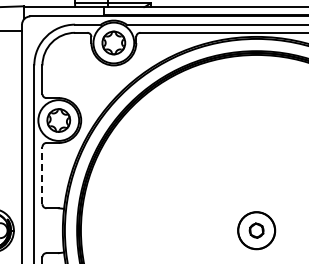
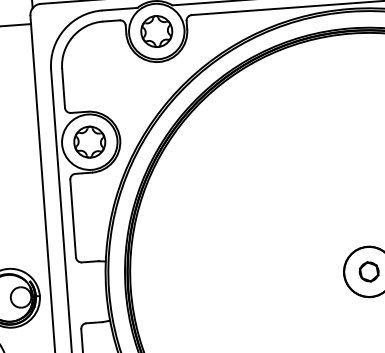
line: (42, 175) -> (73, 218), dashed -> solid

